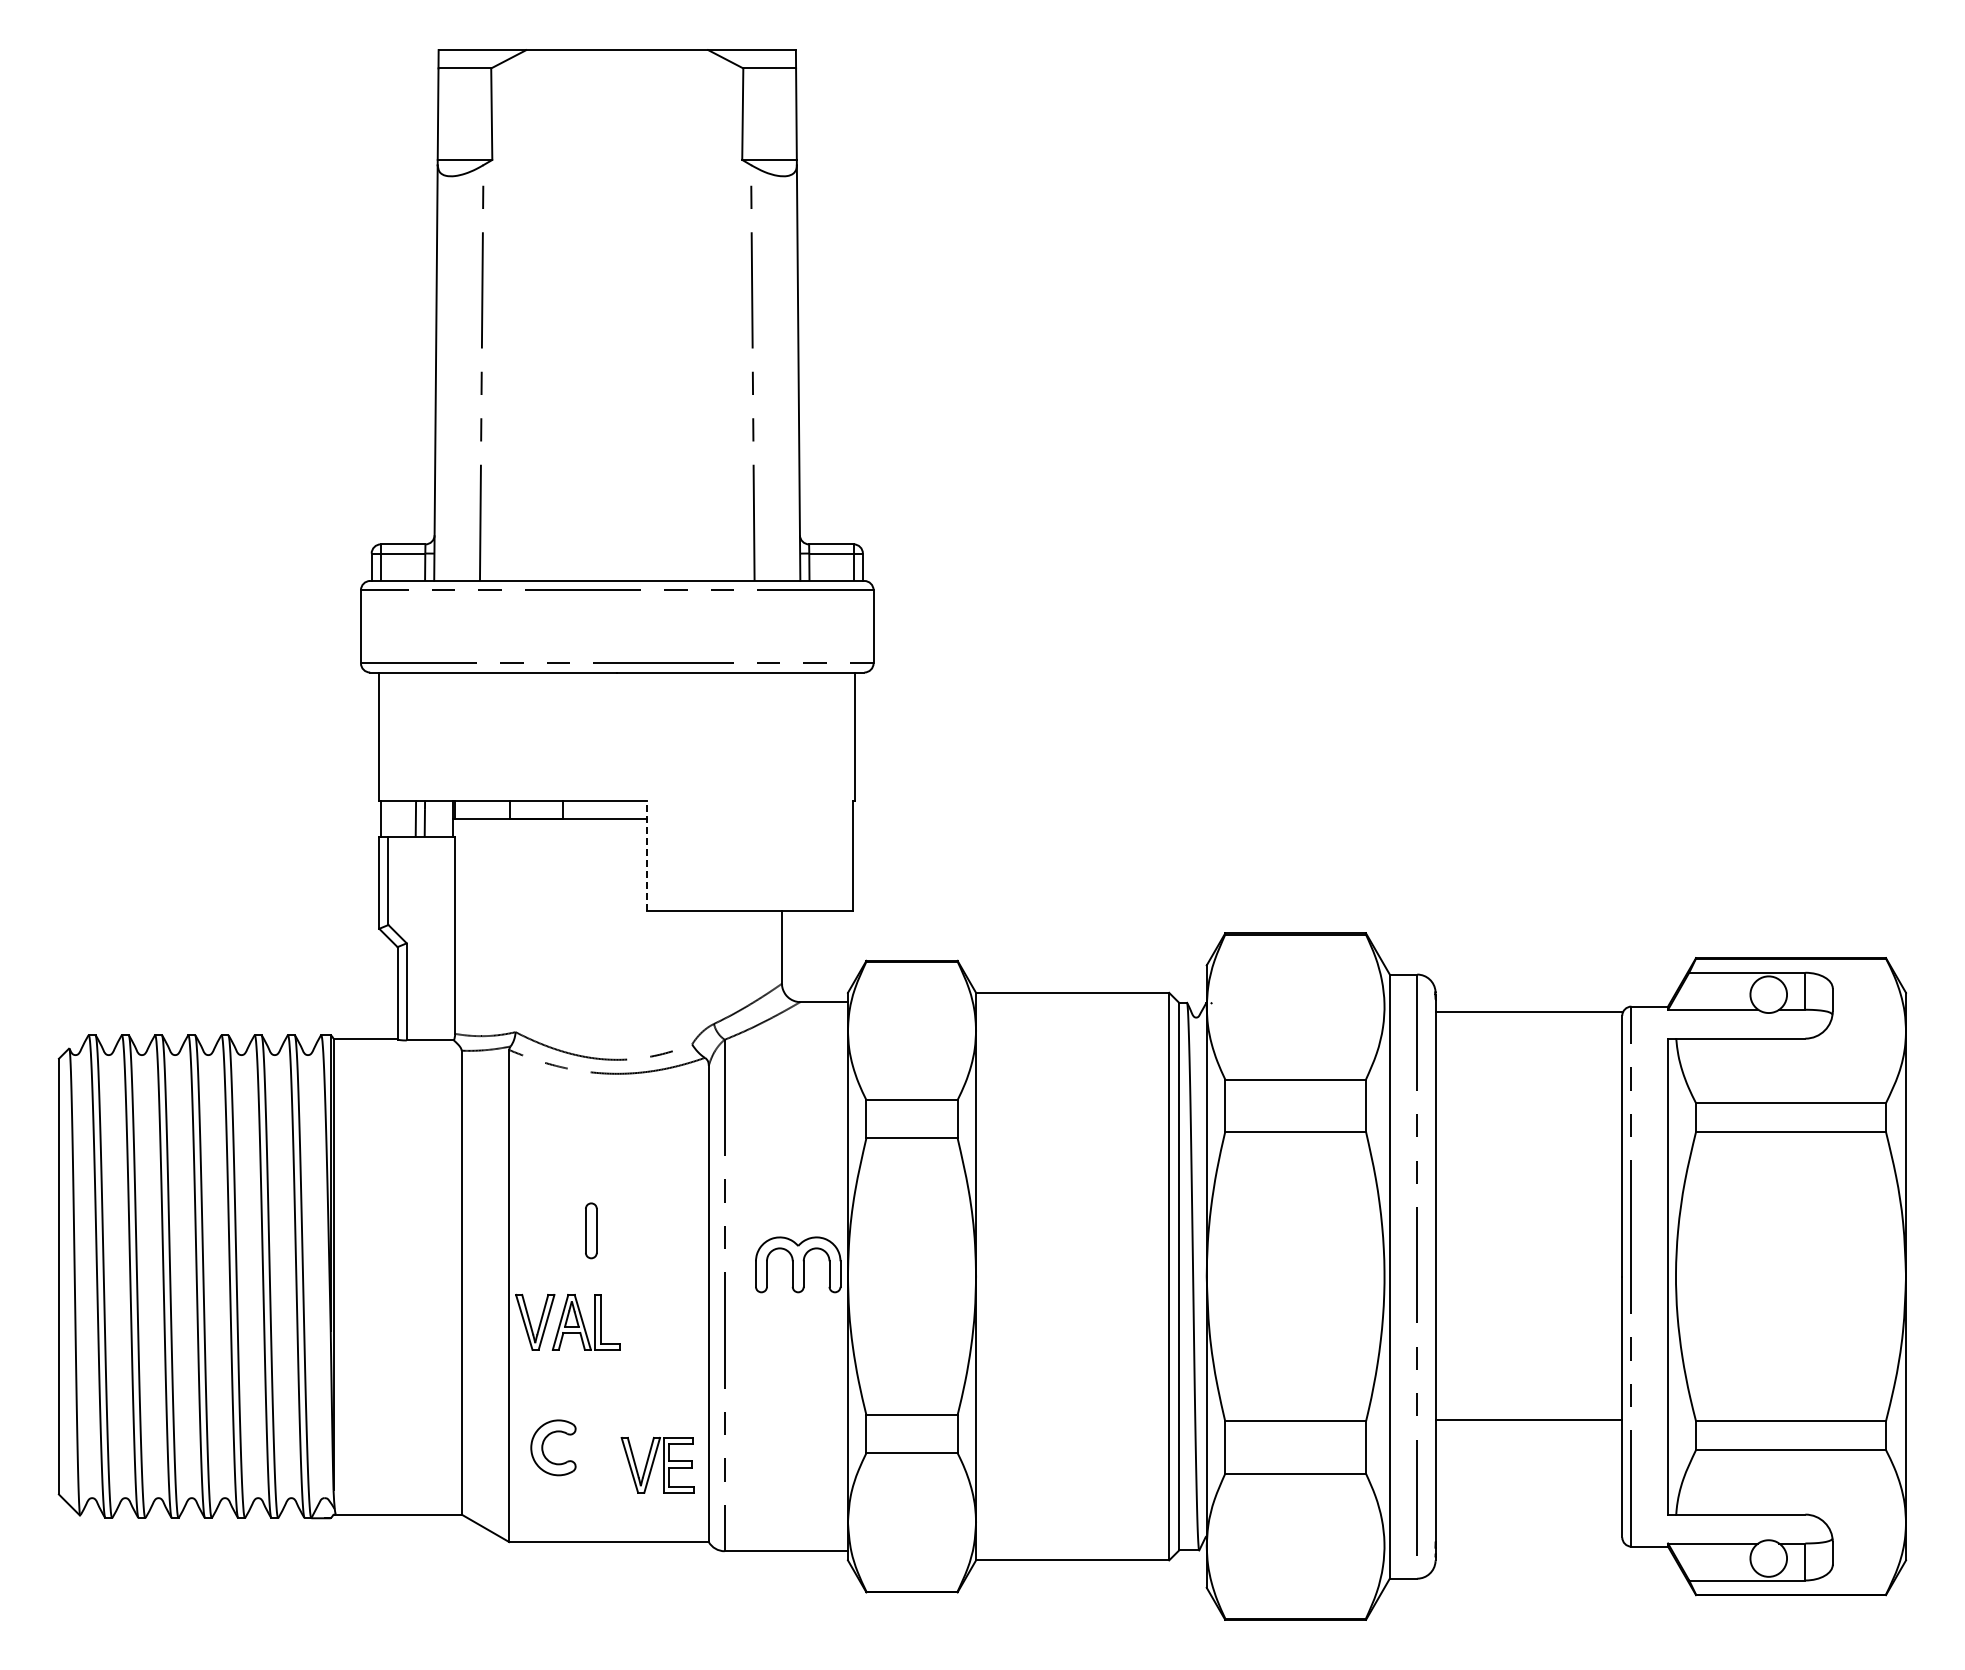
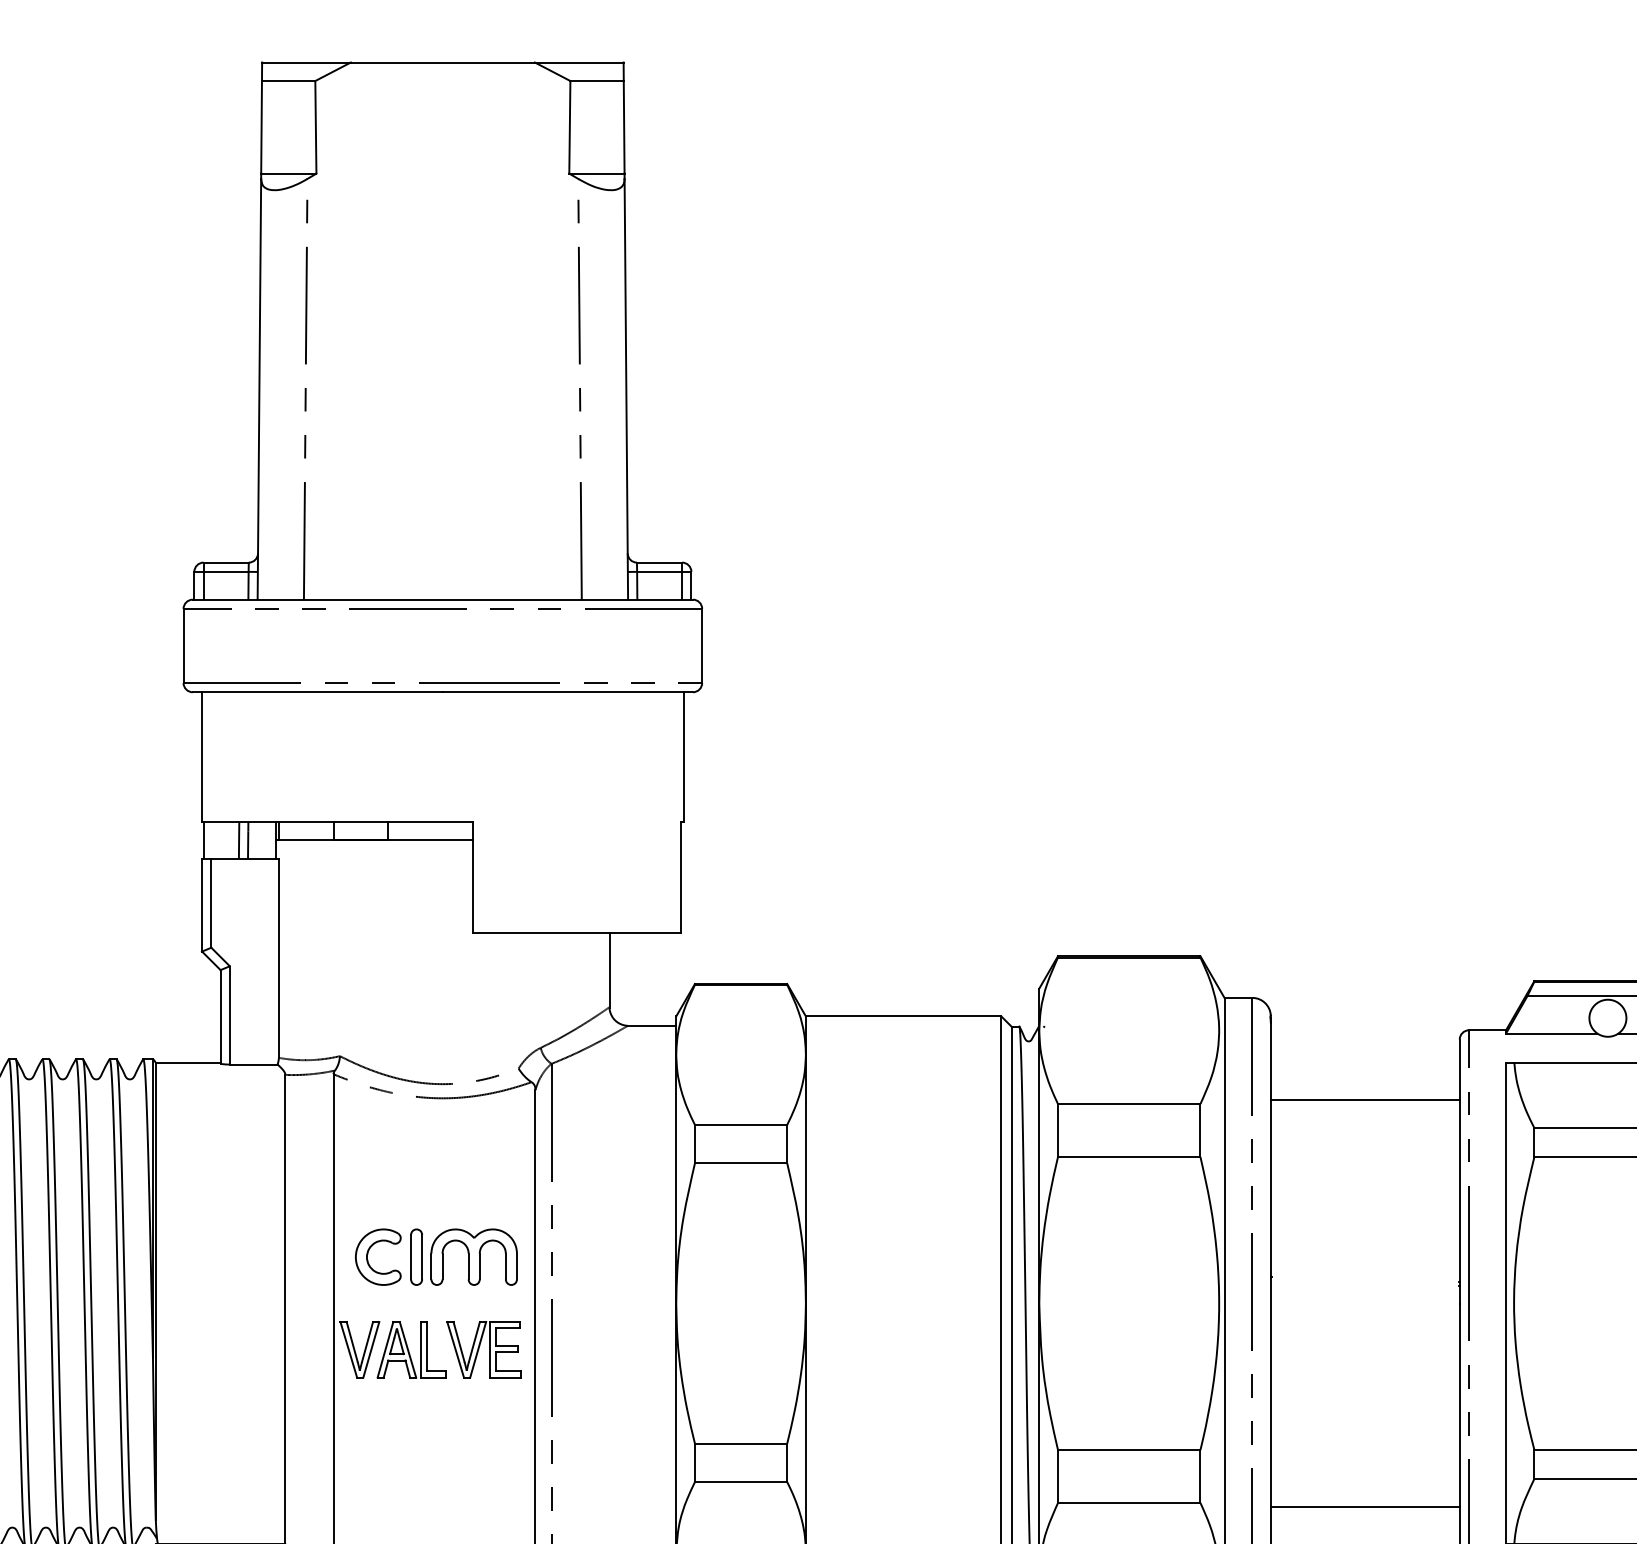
line: (646, 855) -> (472, 877), dashed -> solid
line: (1528, 1012) -> (1364, 1100), moved
part: (798, 1264) -> (474, 1256), moved
line: (1528, 1420) -> (1364, 1507), moved
part: (543, 1447) -> (368, 1256), moved
part: (657, 1465) -> (483, 1349), moved

